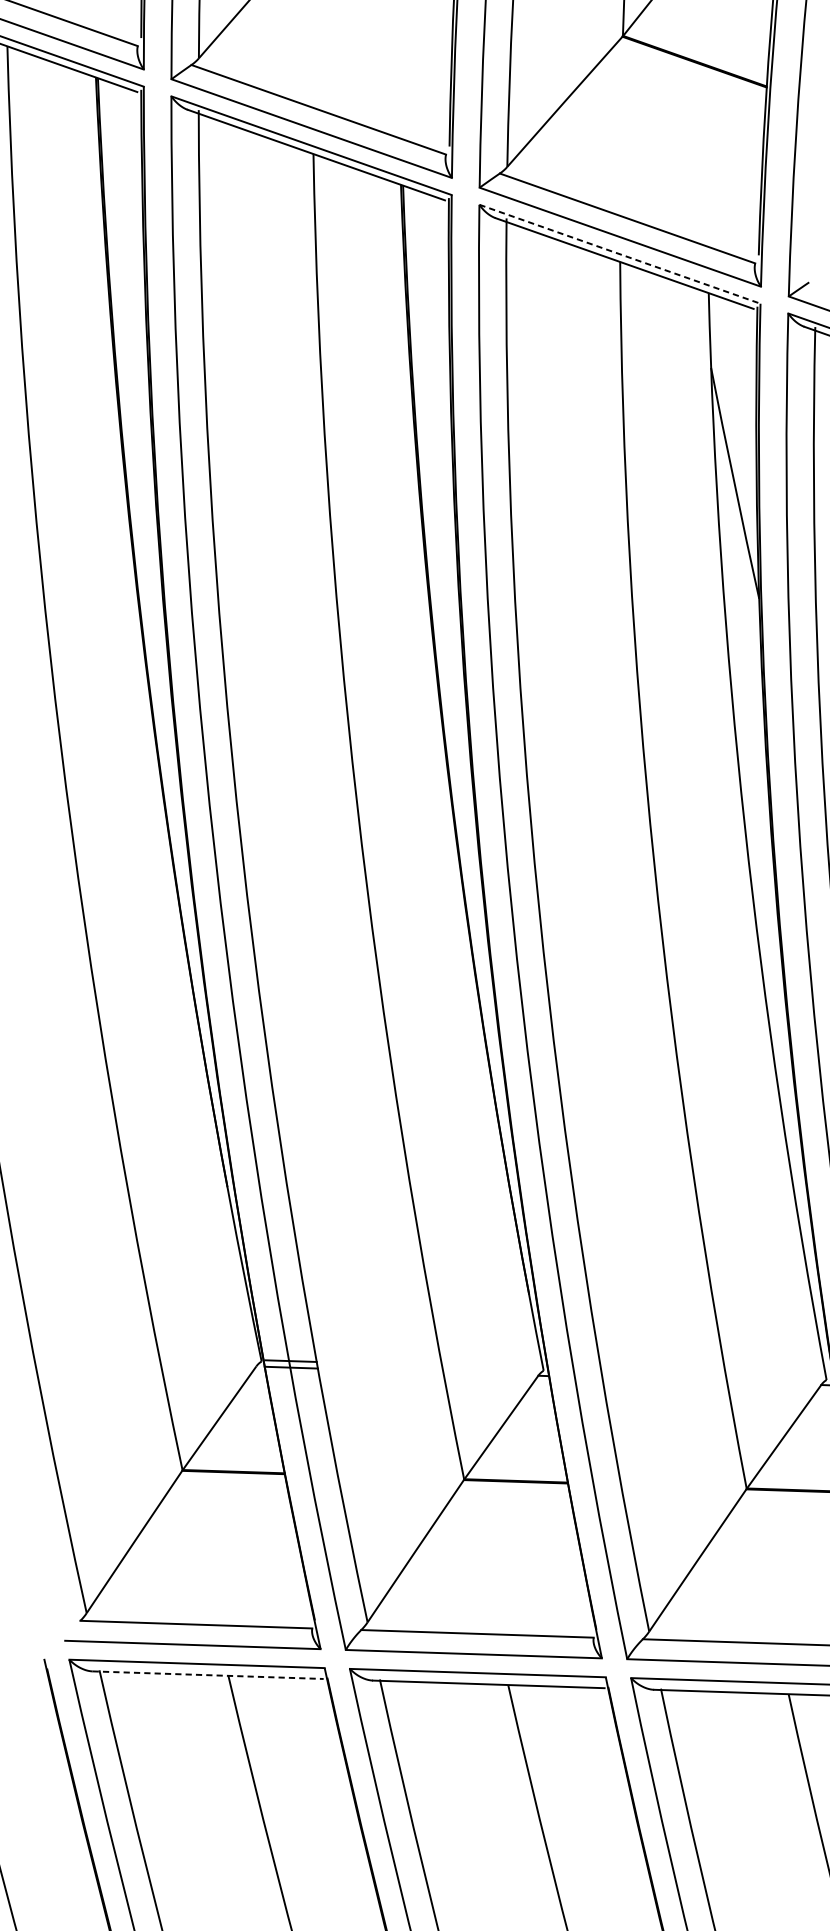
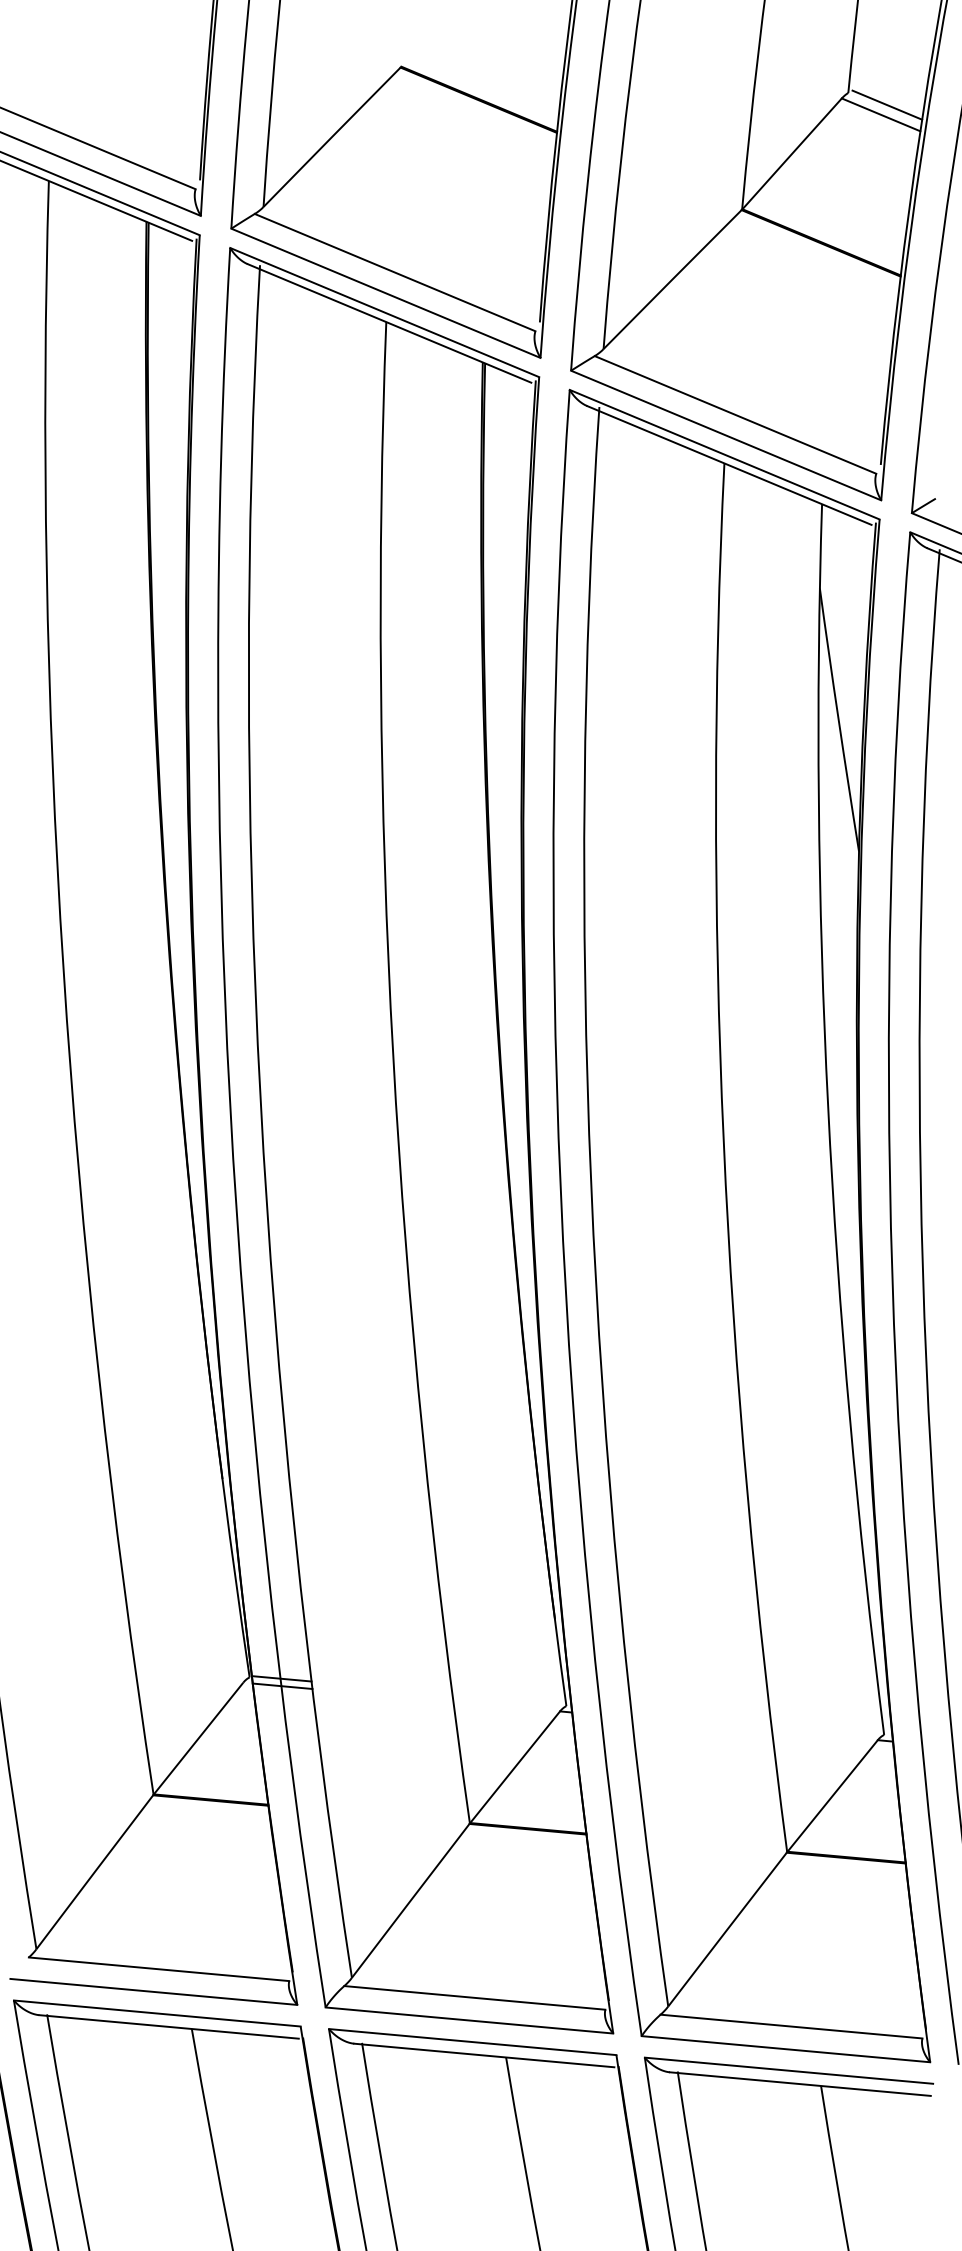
line: (619, 254) -> (724, 454), dashed -> solid
line: (208, 1674) -> (169, 2026), dashed -> solid

